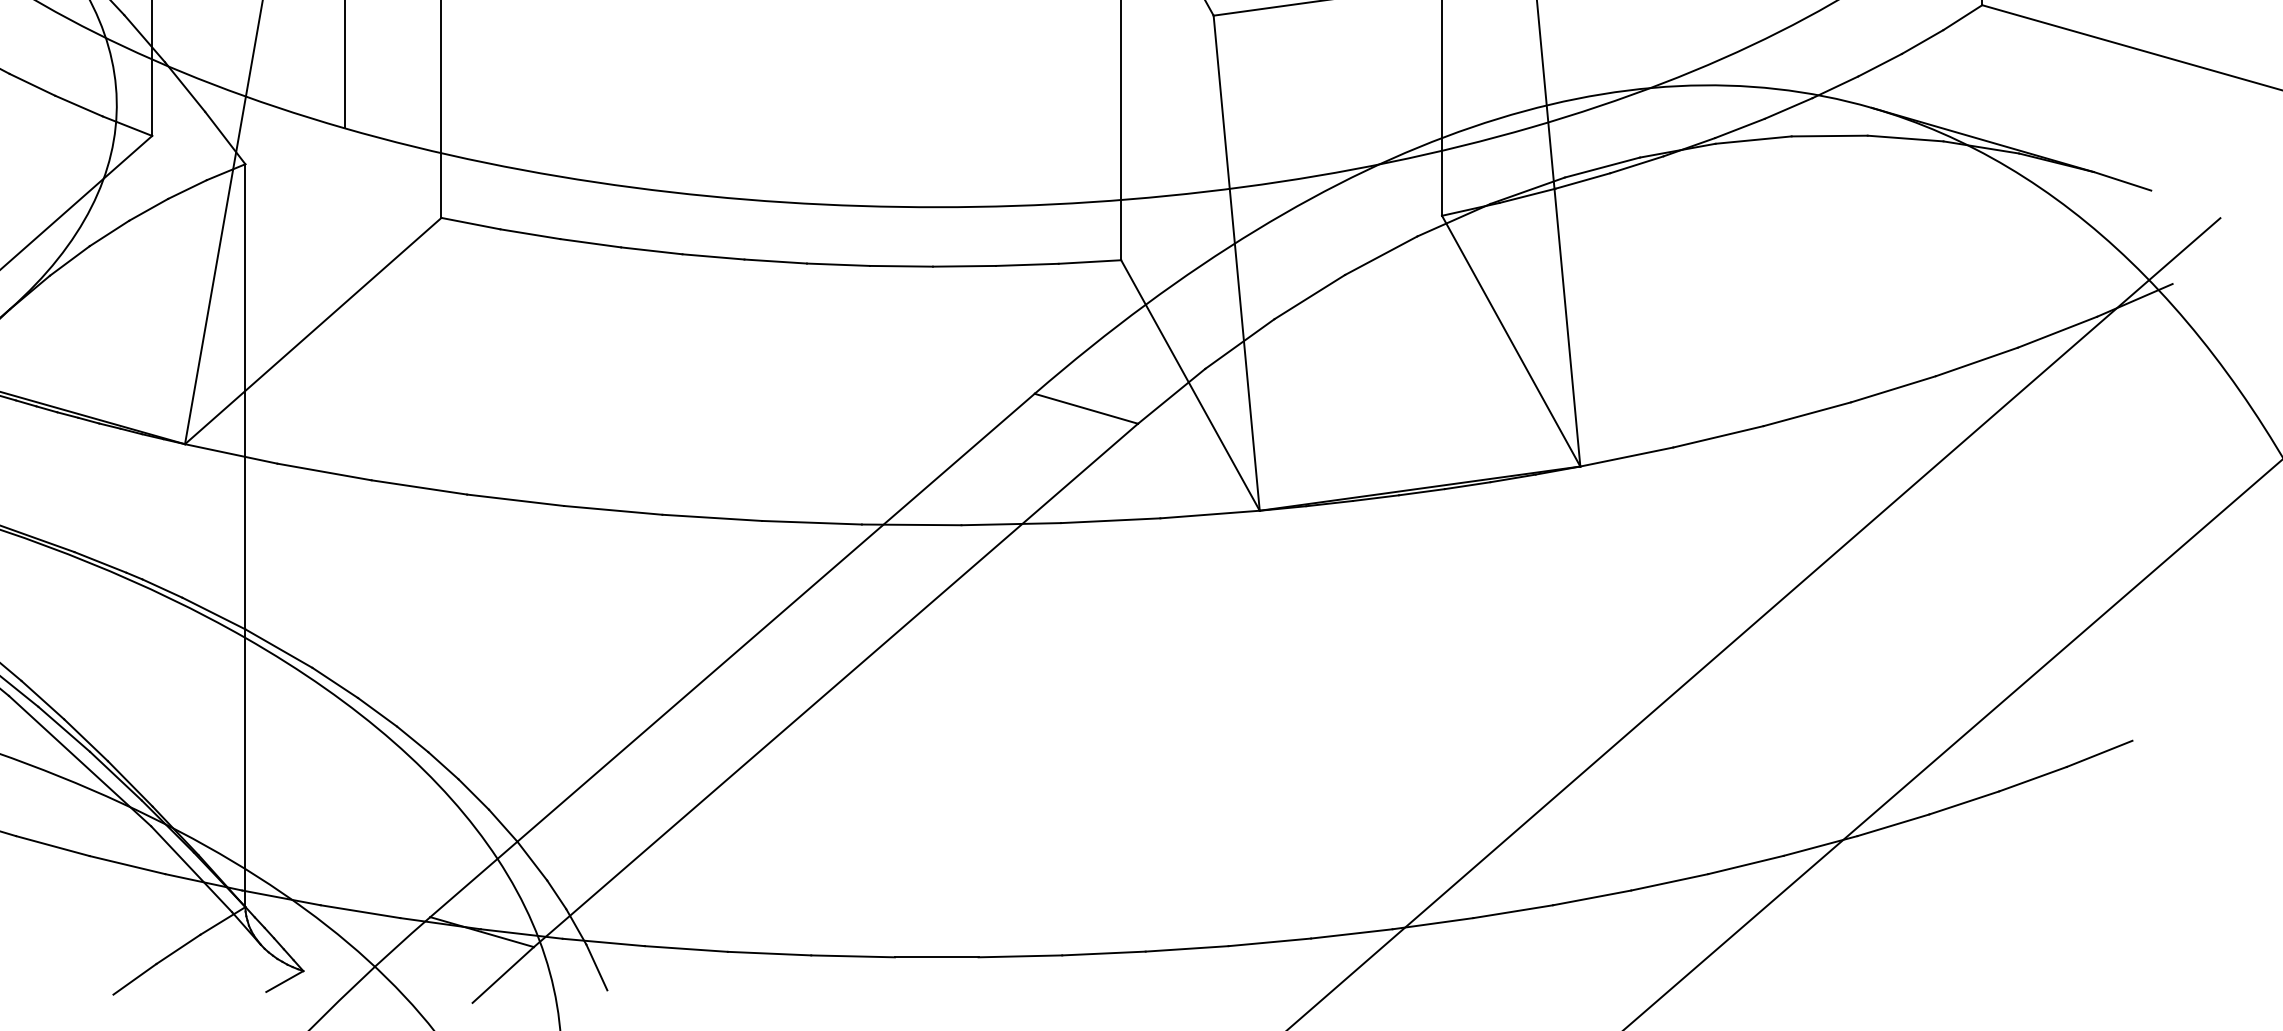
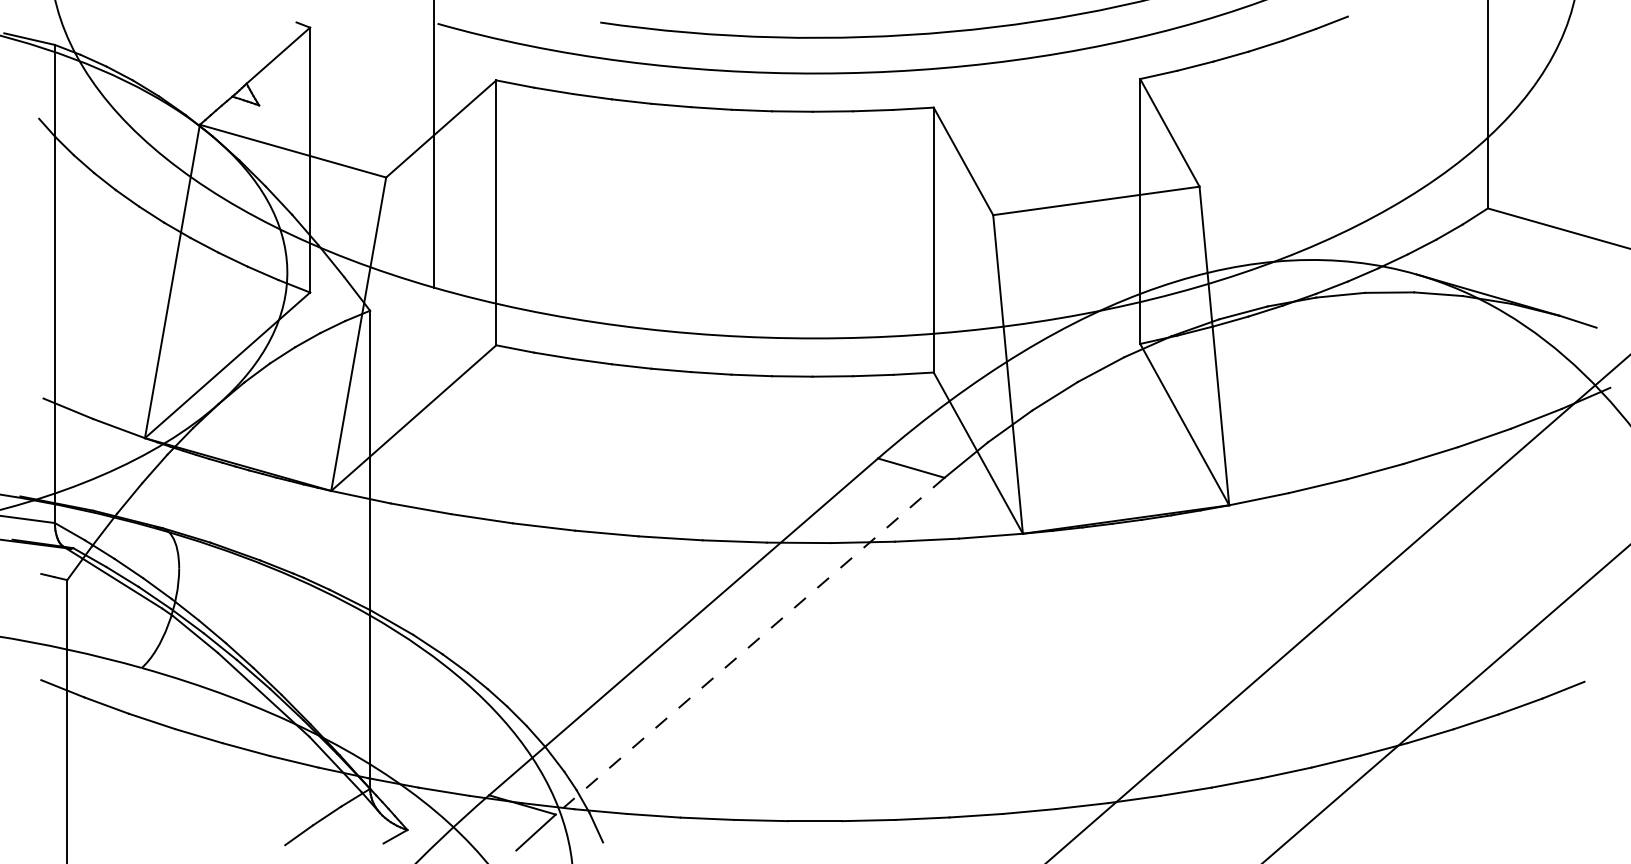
line: (834, 685) -> (749, 646), solid -> dashed

